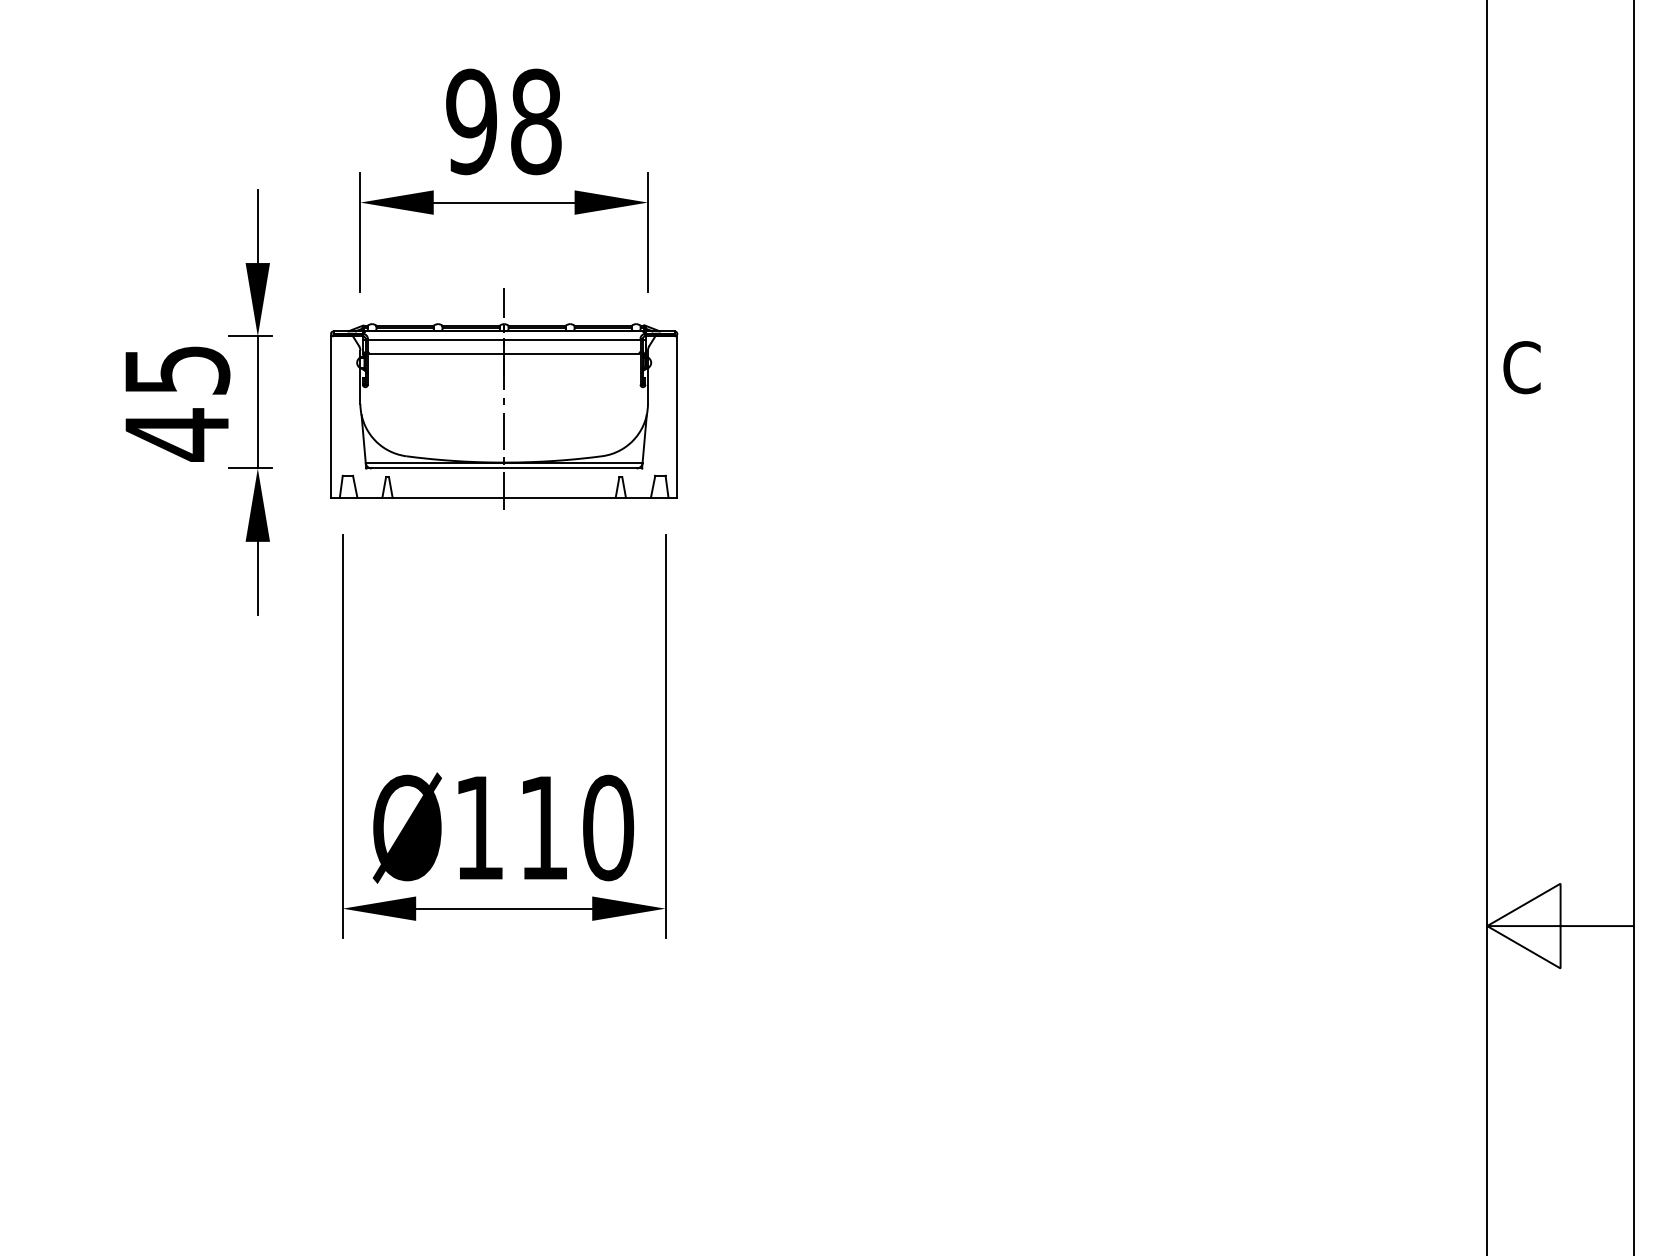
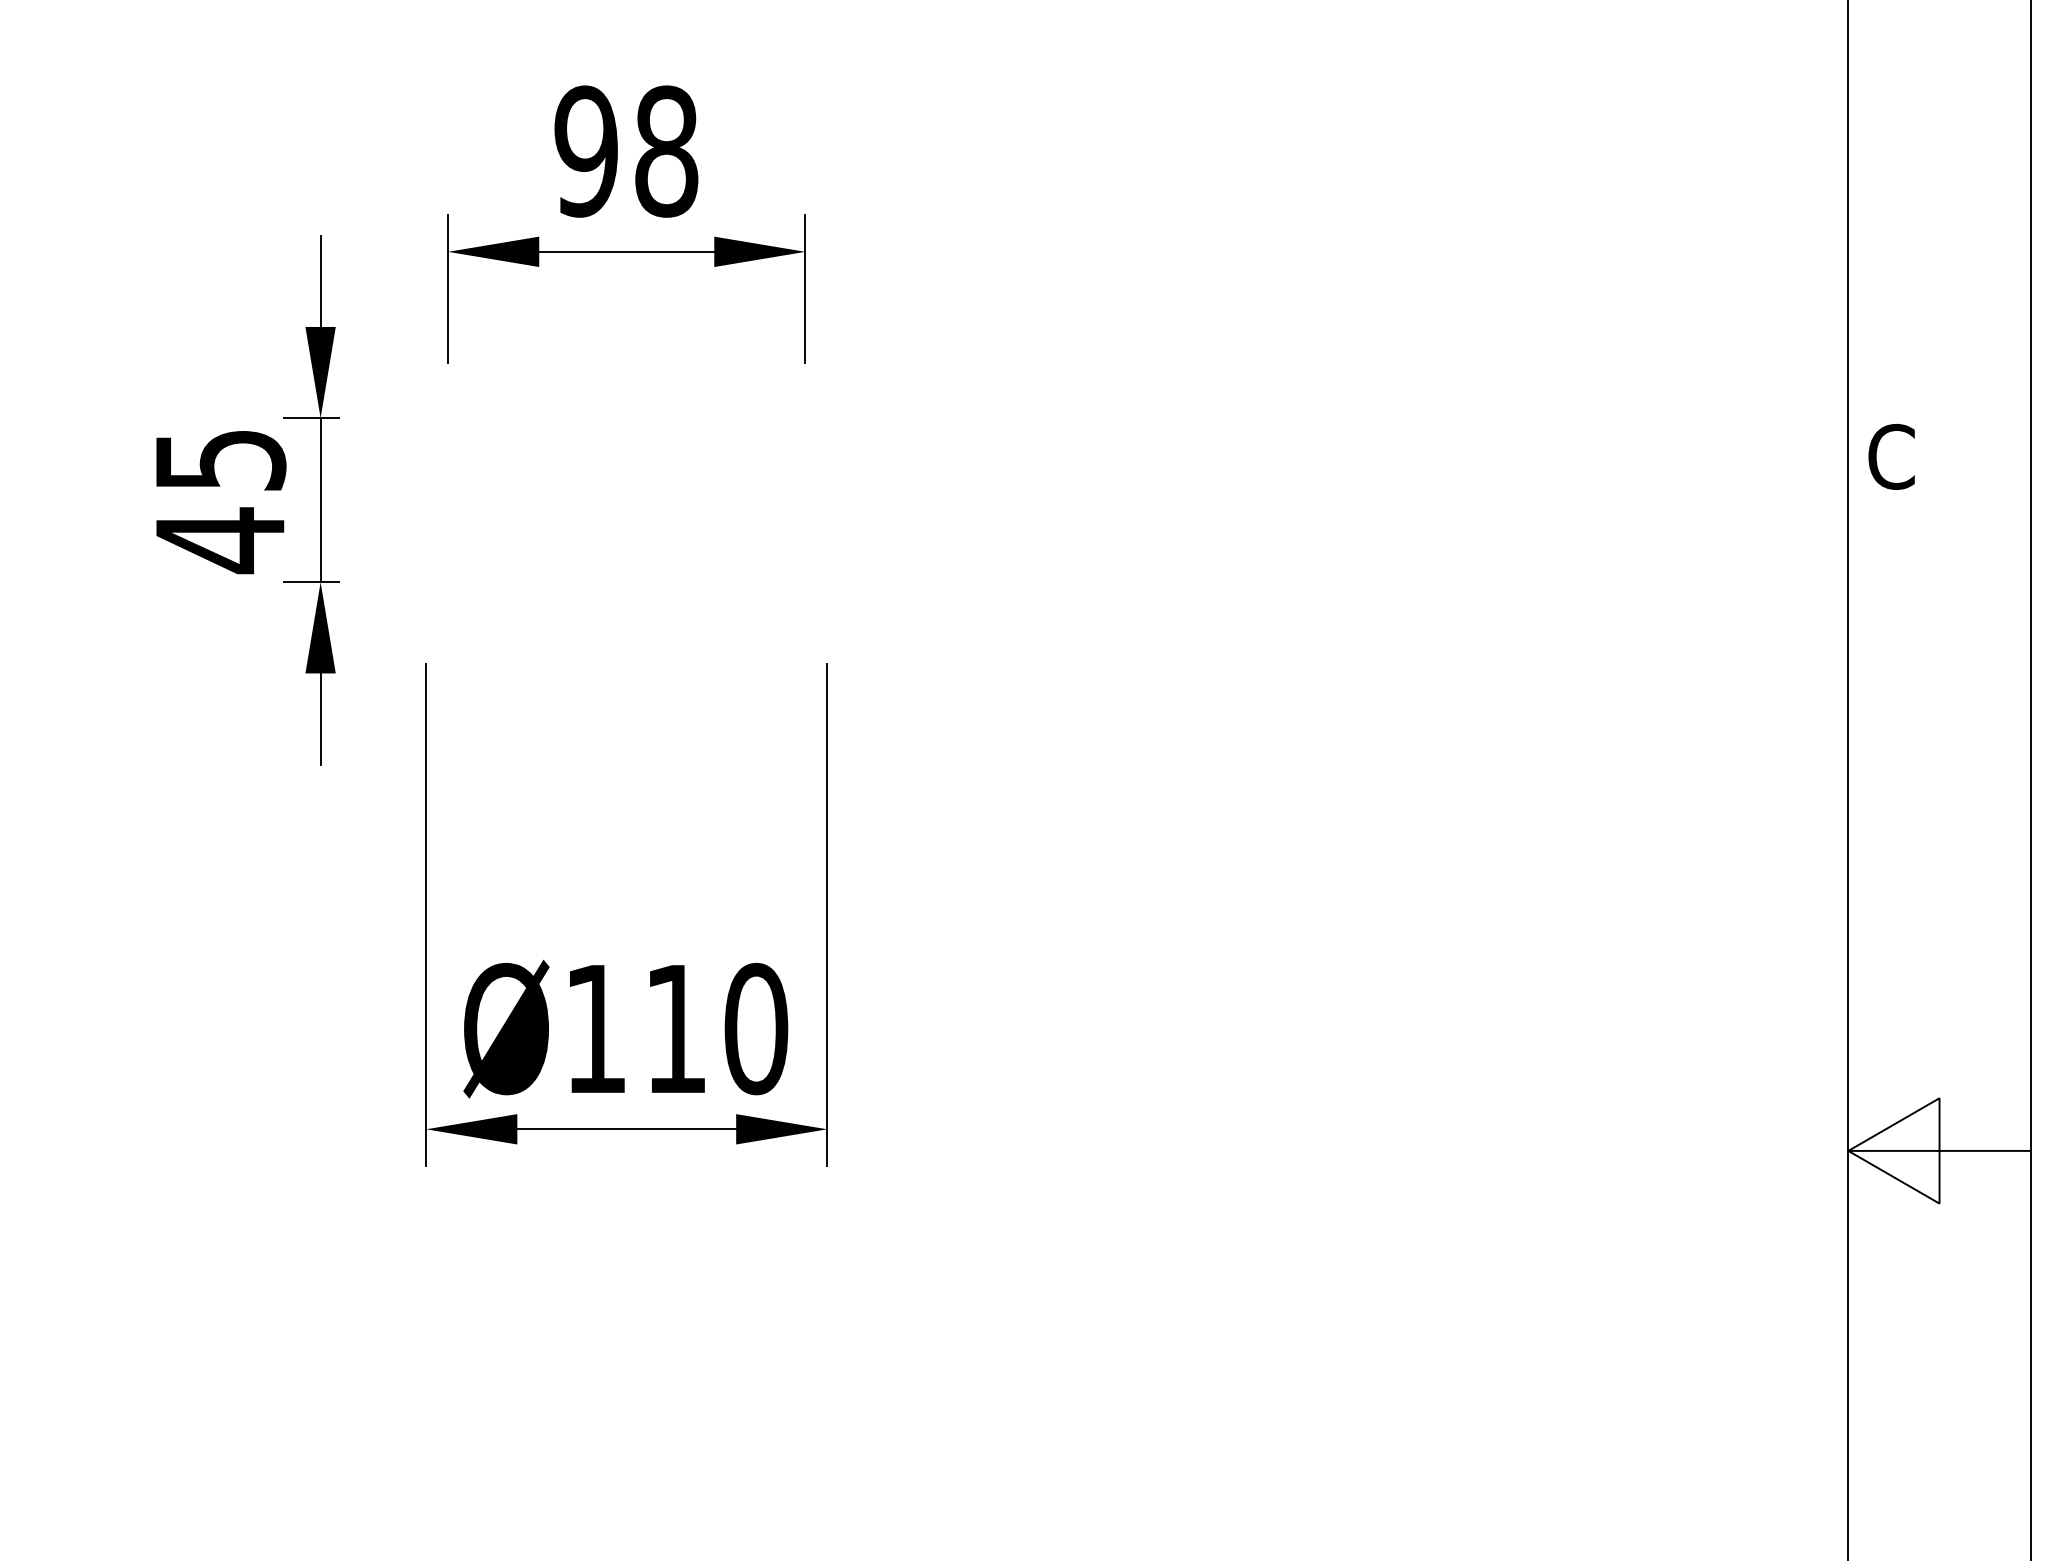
part: (503, 397) -> (626, 494), removed

